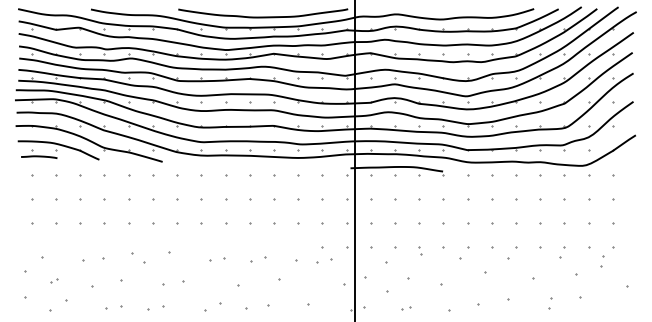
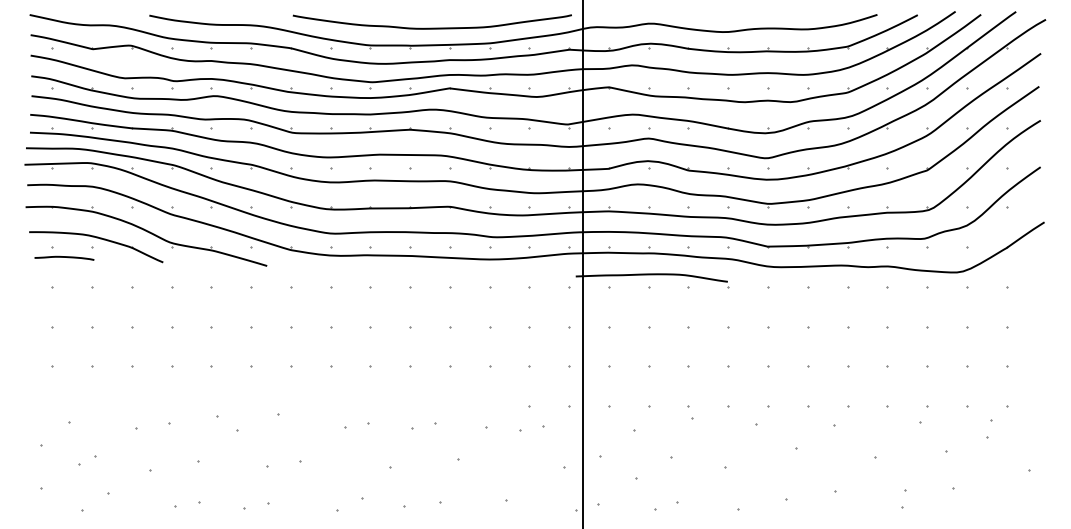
part: (54, 280) -> (89, 460), size x1.6
part: (406, 308) -> (667, 506), size x1.6

